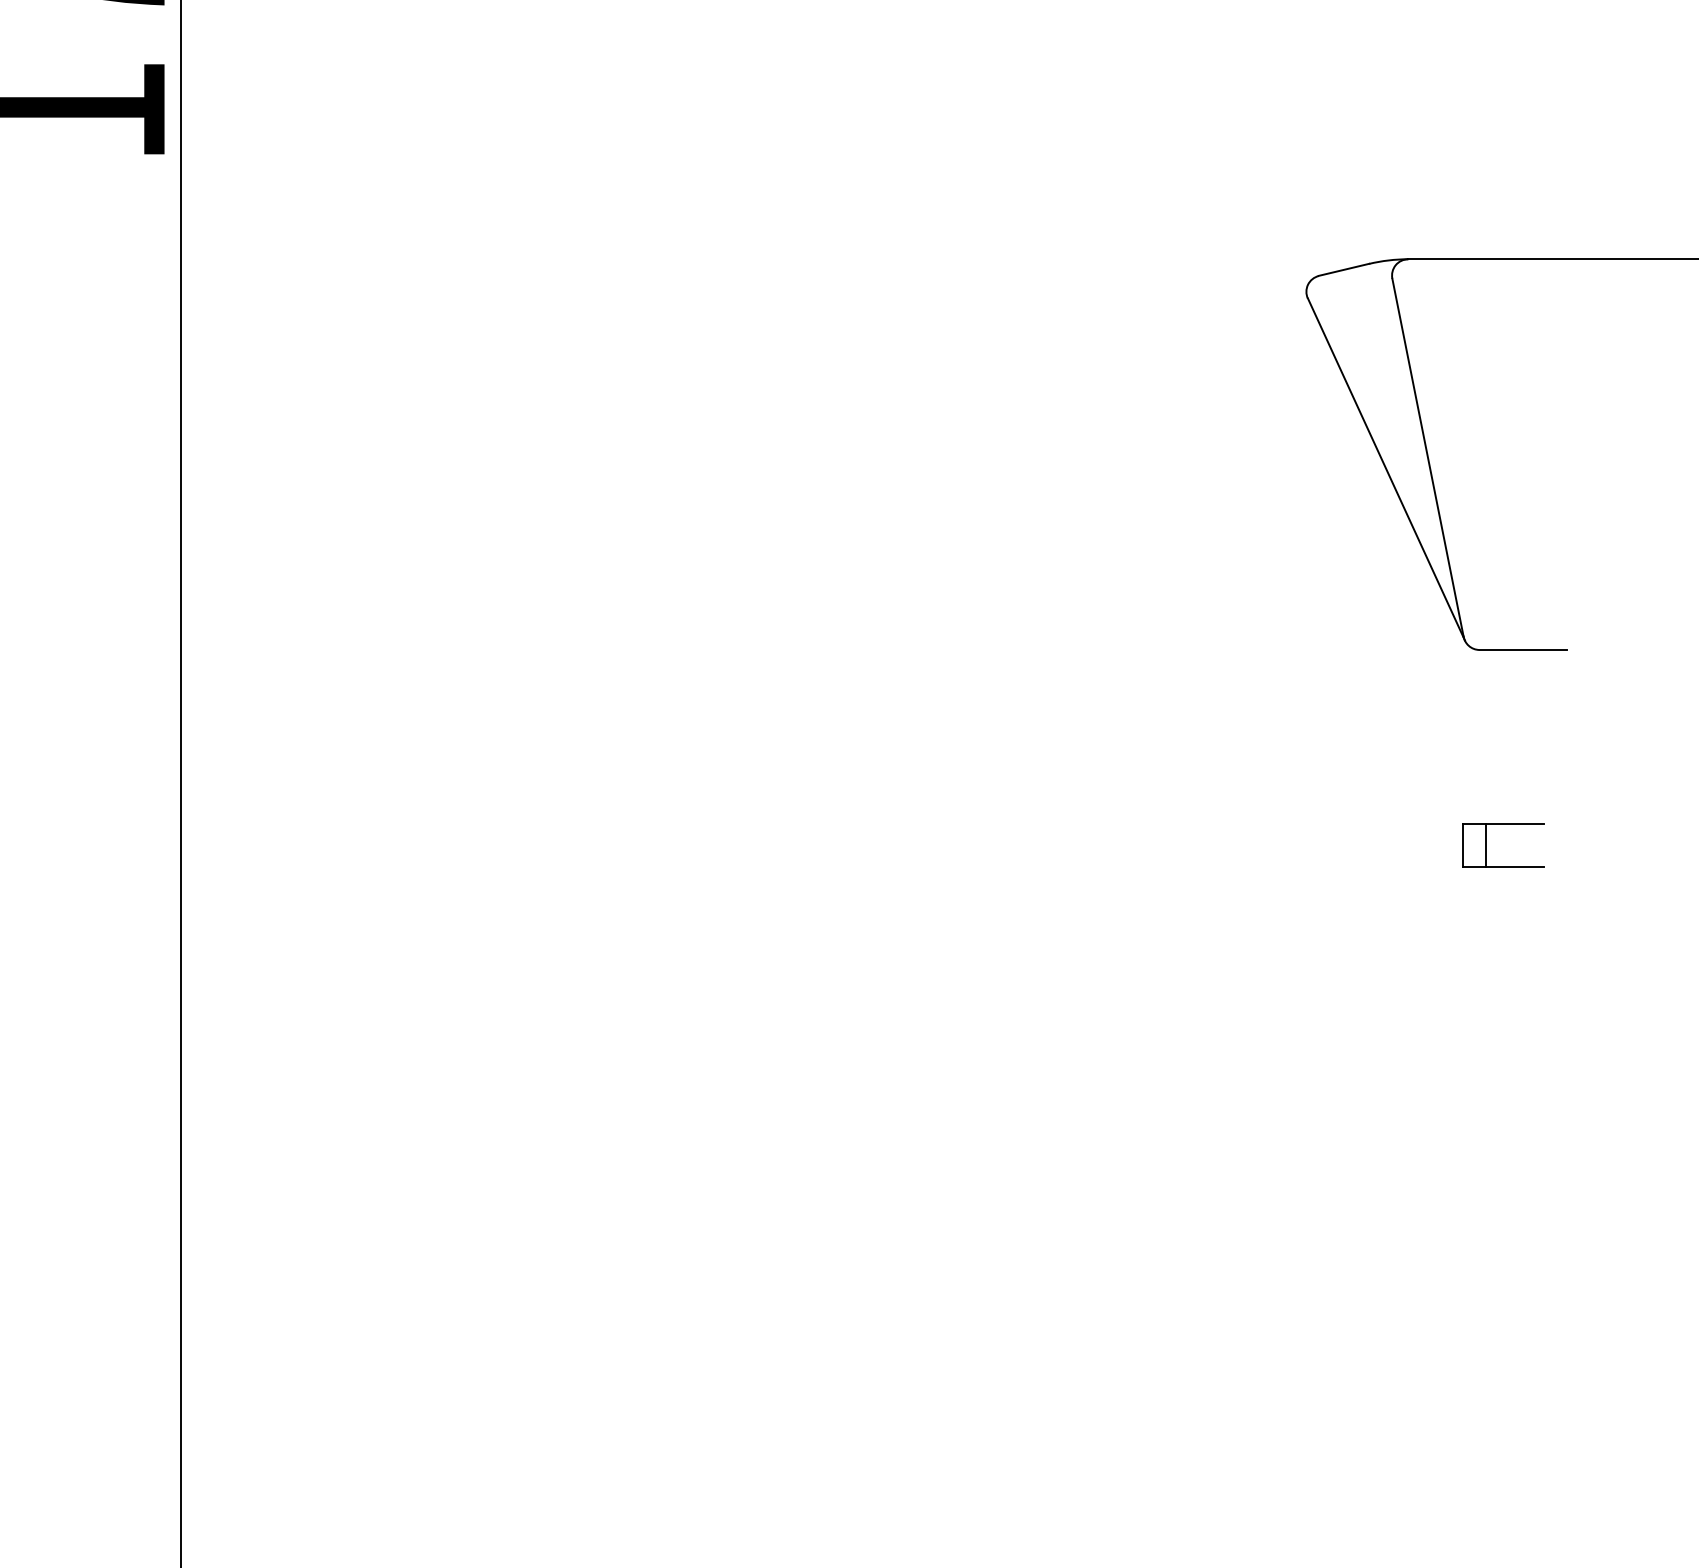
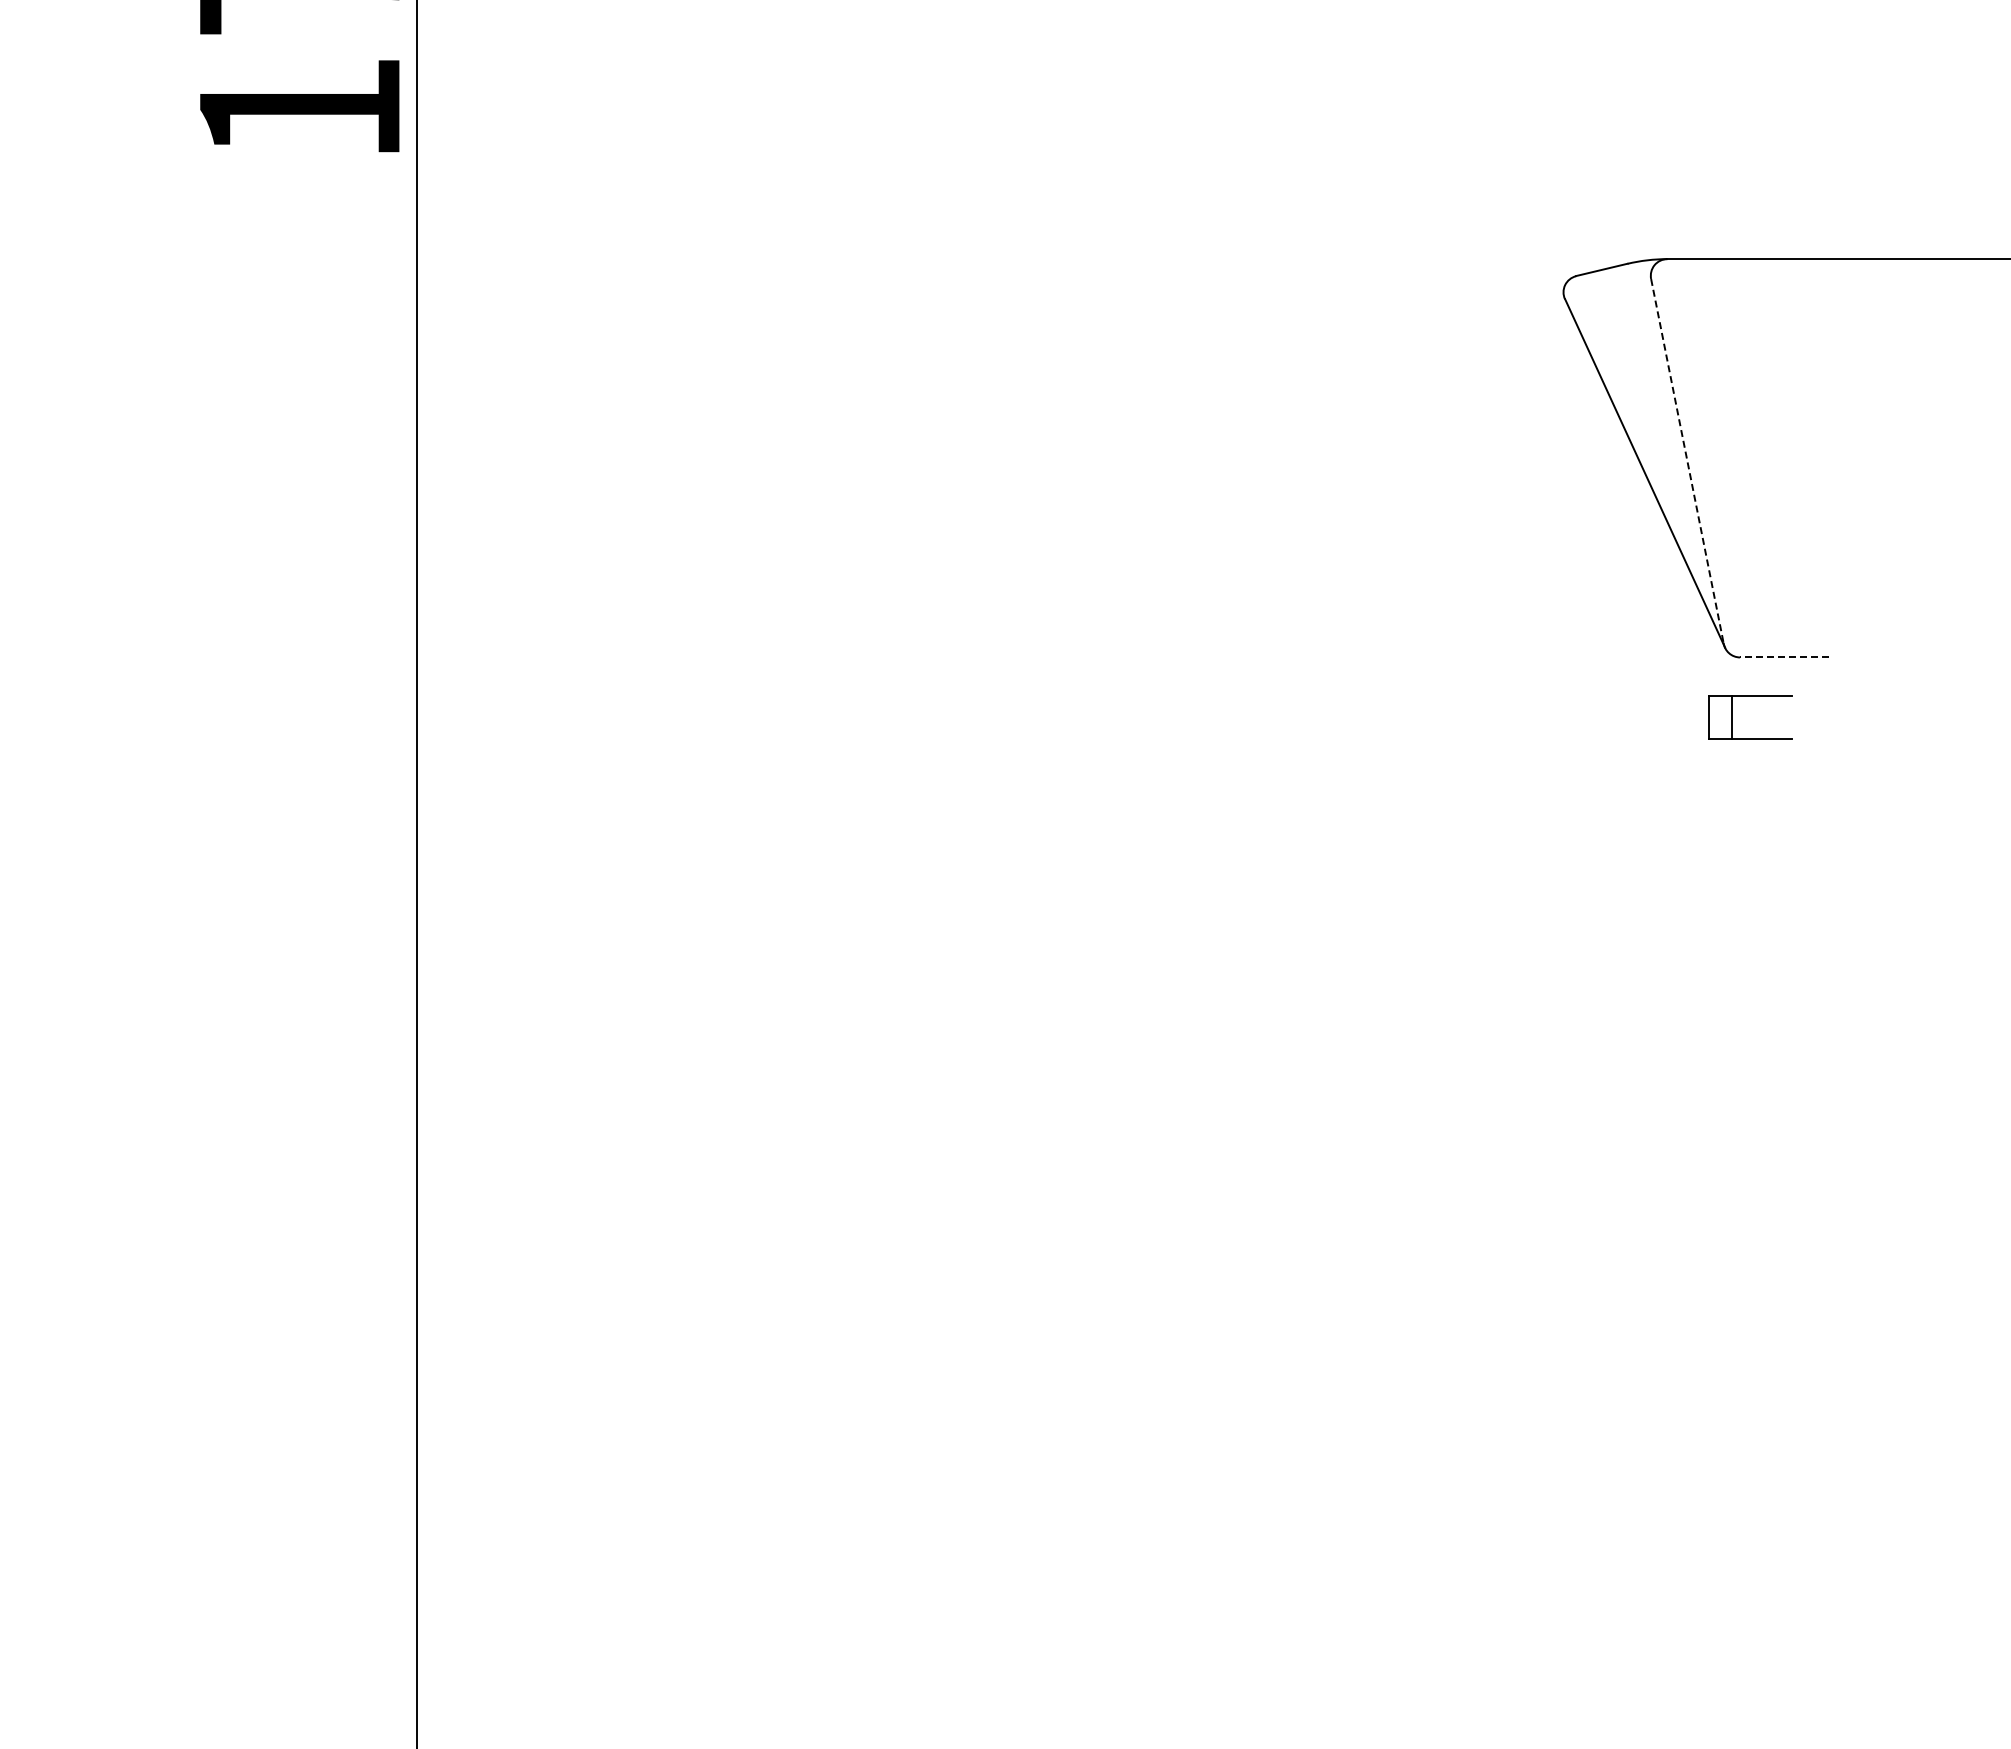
line: (1428, 458) -> (1687, 462), solid -> dashed
line: (1523, 650) -> (1784, 657), solid -> dashed
part: (1485, 845) -> (1732, 717), moved

